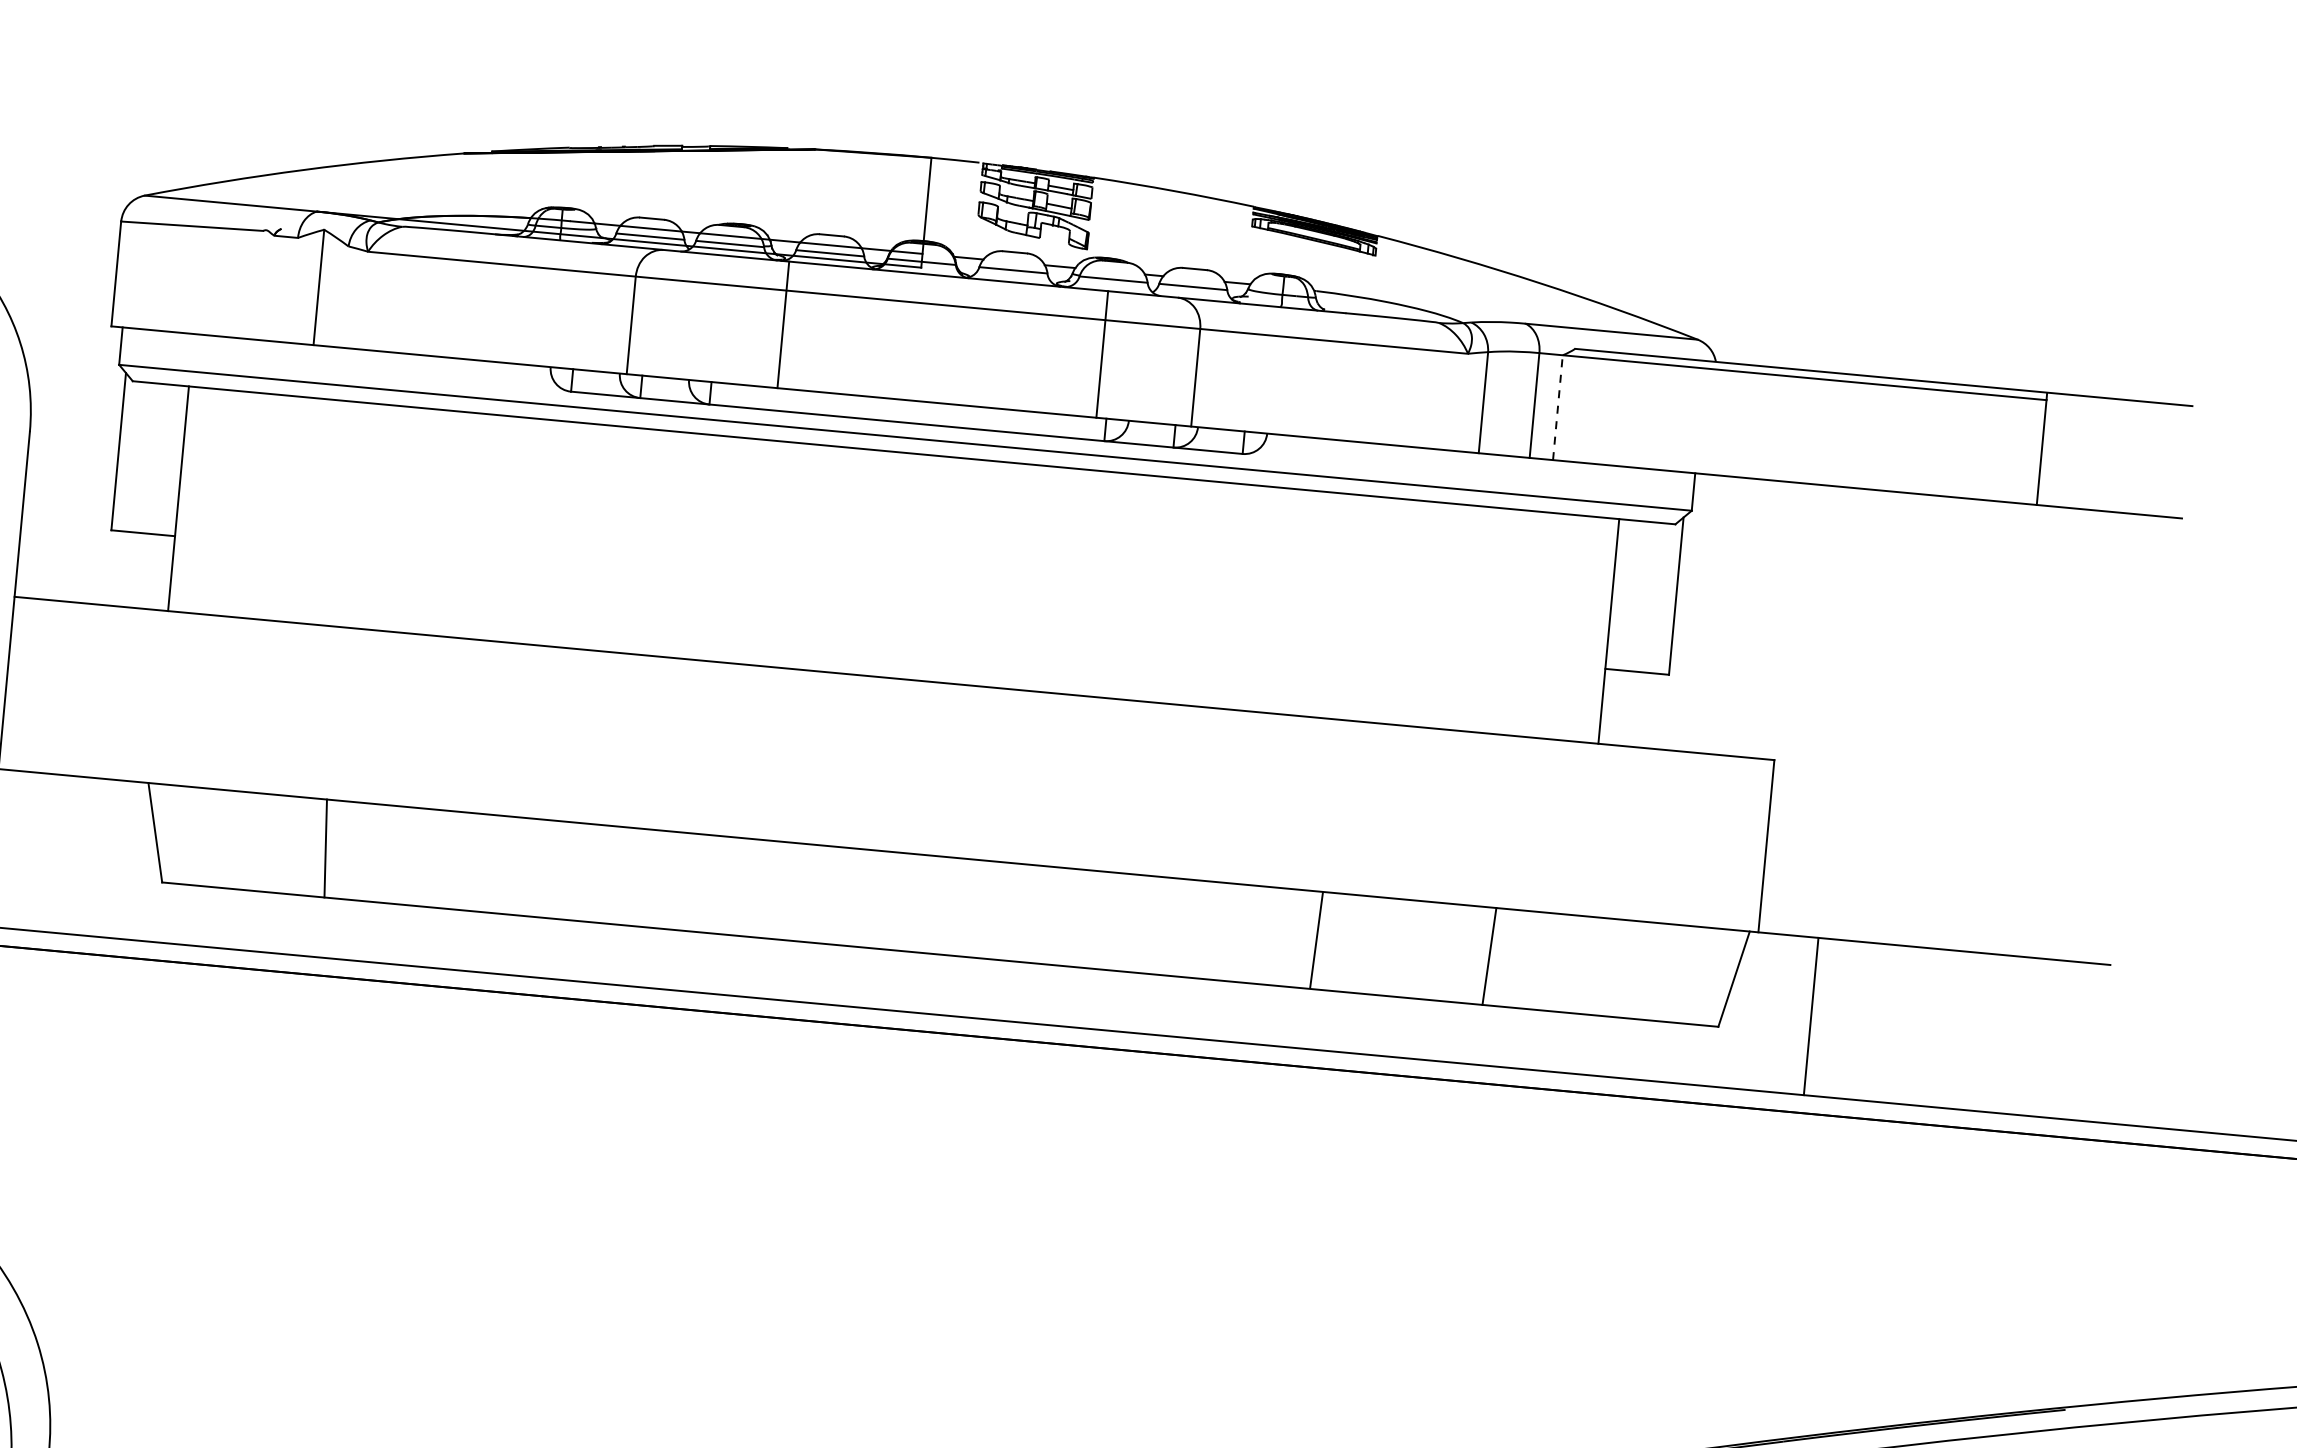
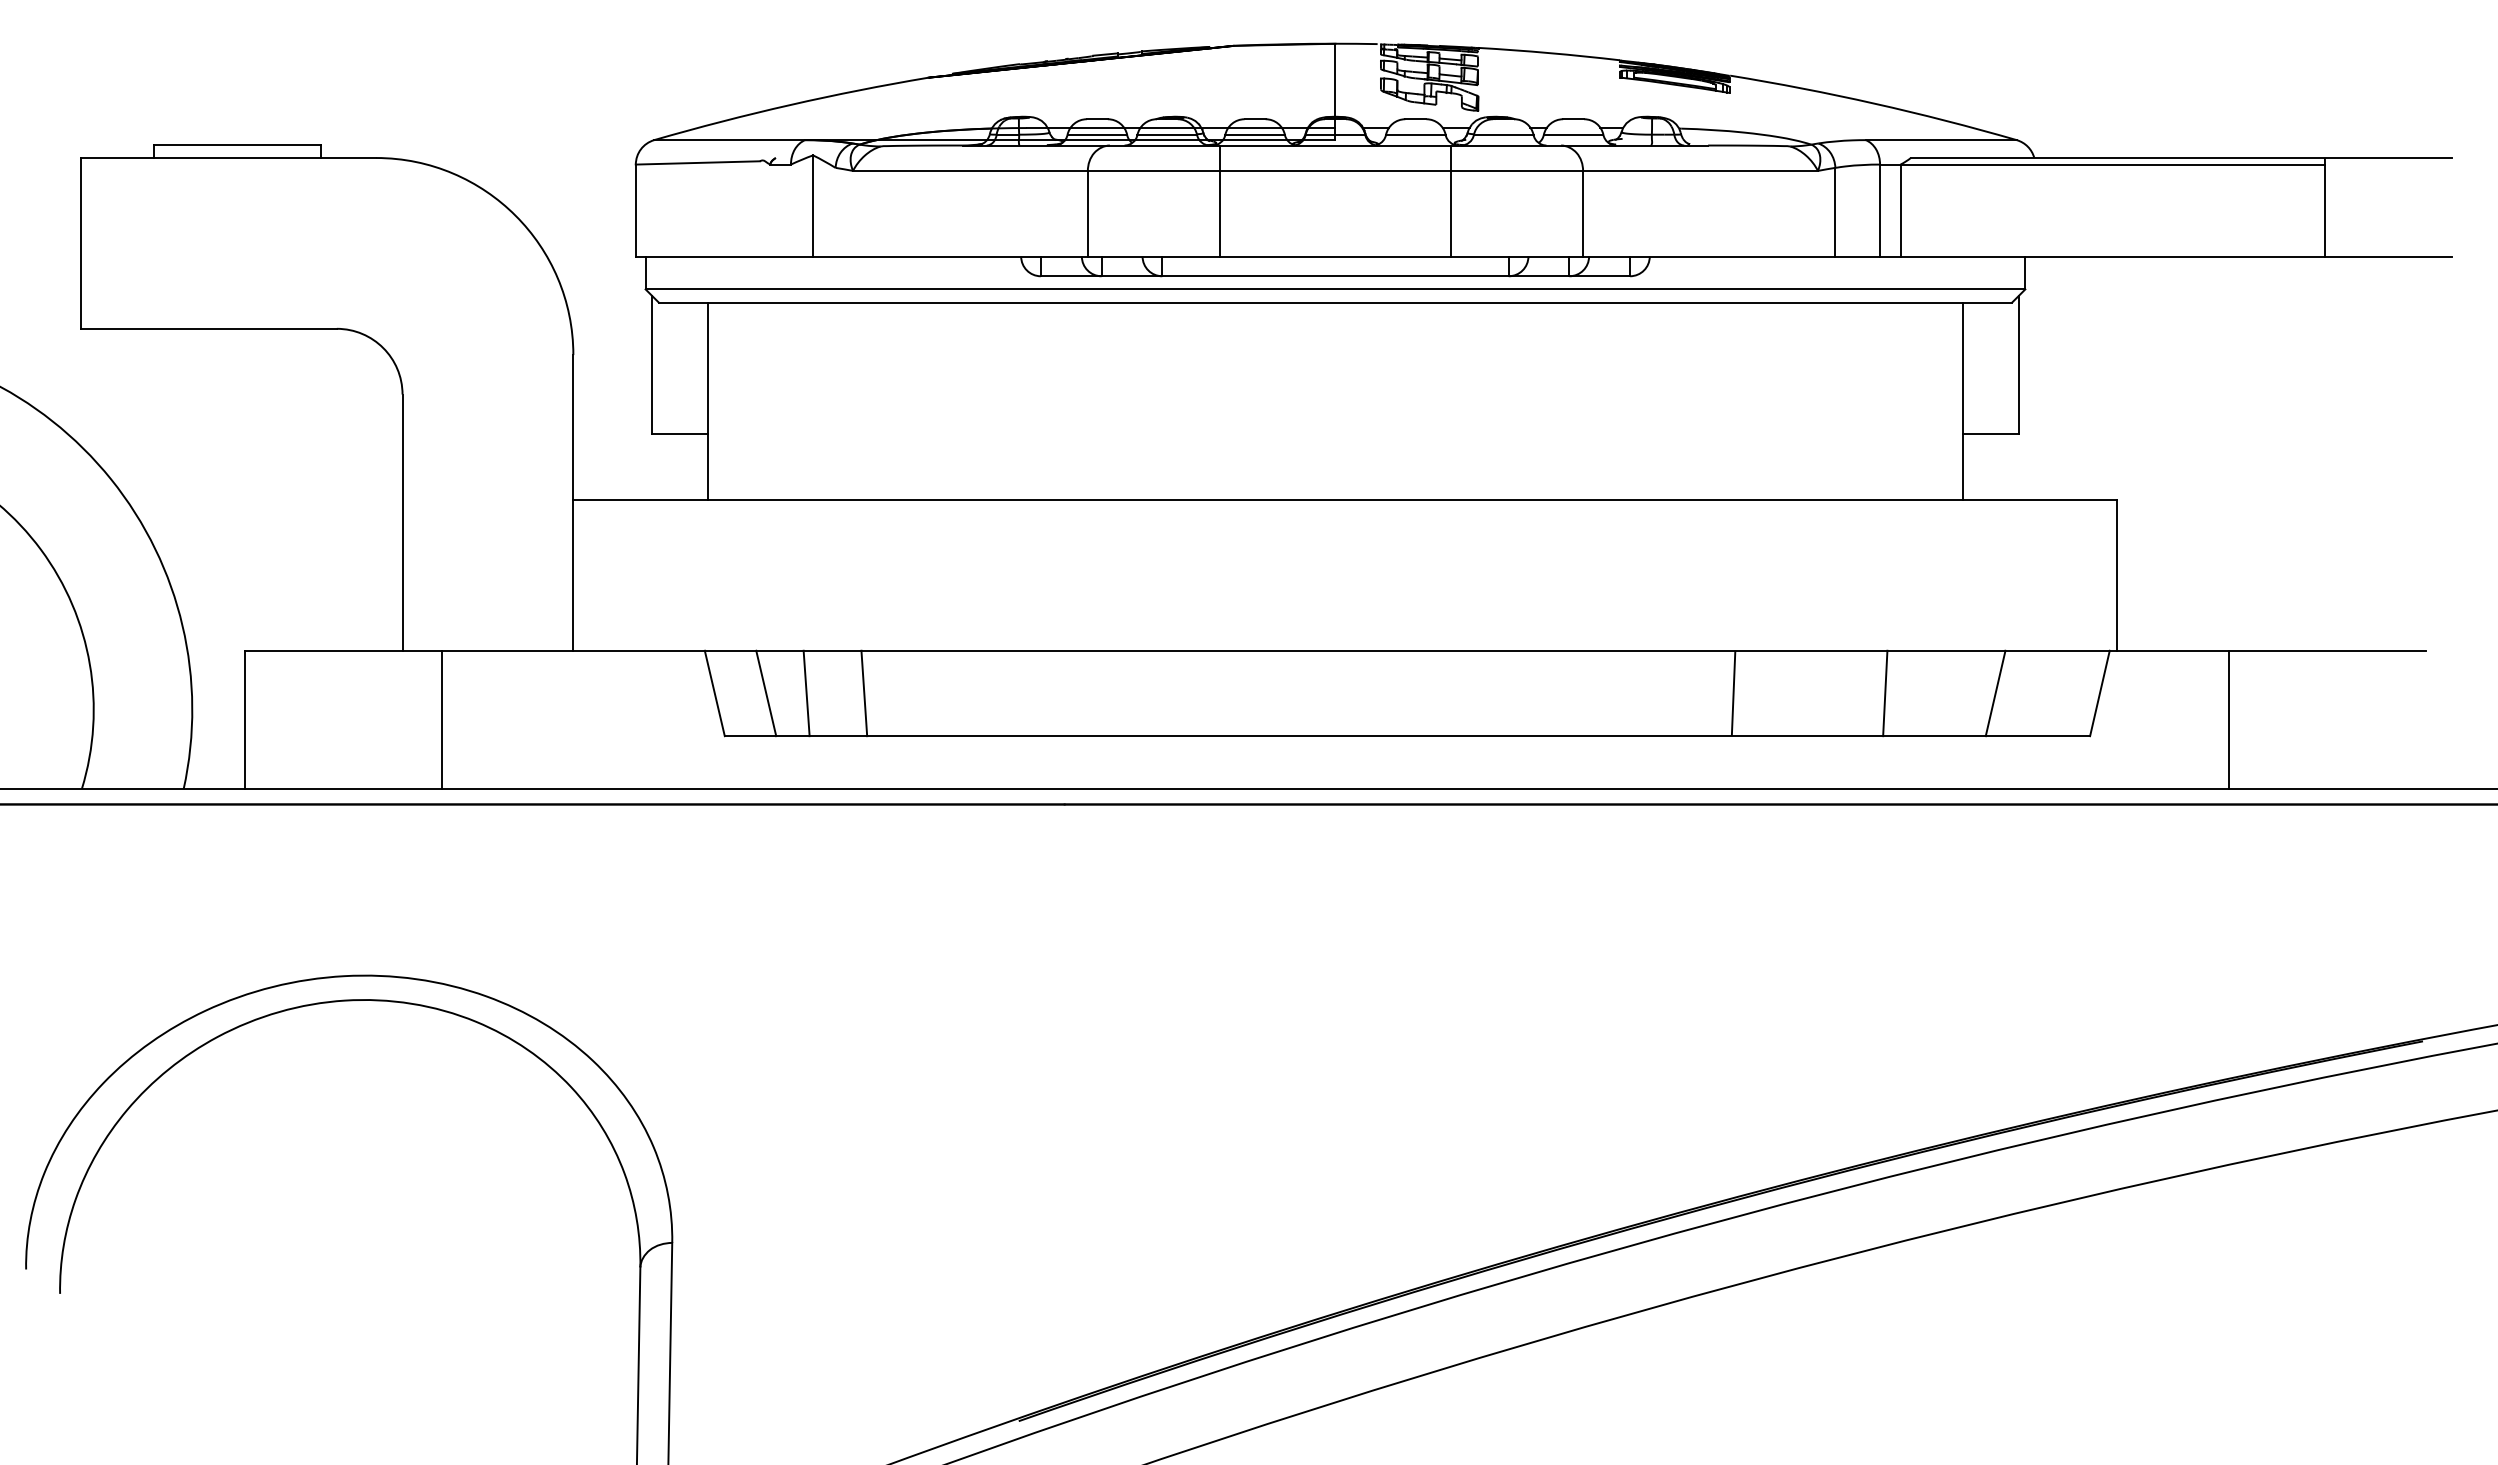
line: (1101, 353) -> (1450, 200), moved
line: (1557, 407) -> (1900, 210), dashed -> solid
line: (214, 838) -> (766, 693), added
line: (259, 842) -> (806, 693), added
line: (1615, 968) -> (1995, 693), added
line: (1810, 1016) -> (2228, 719), moved

